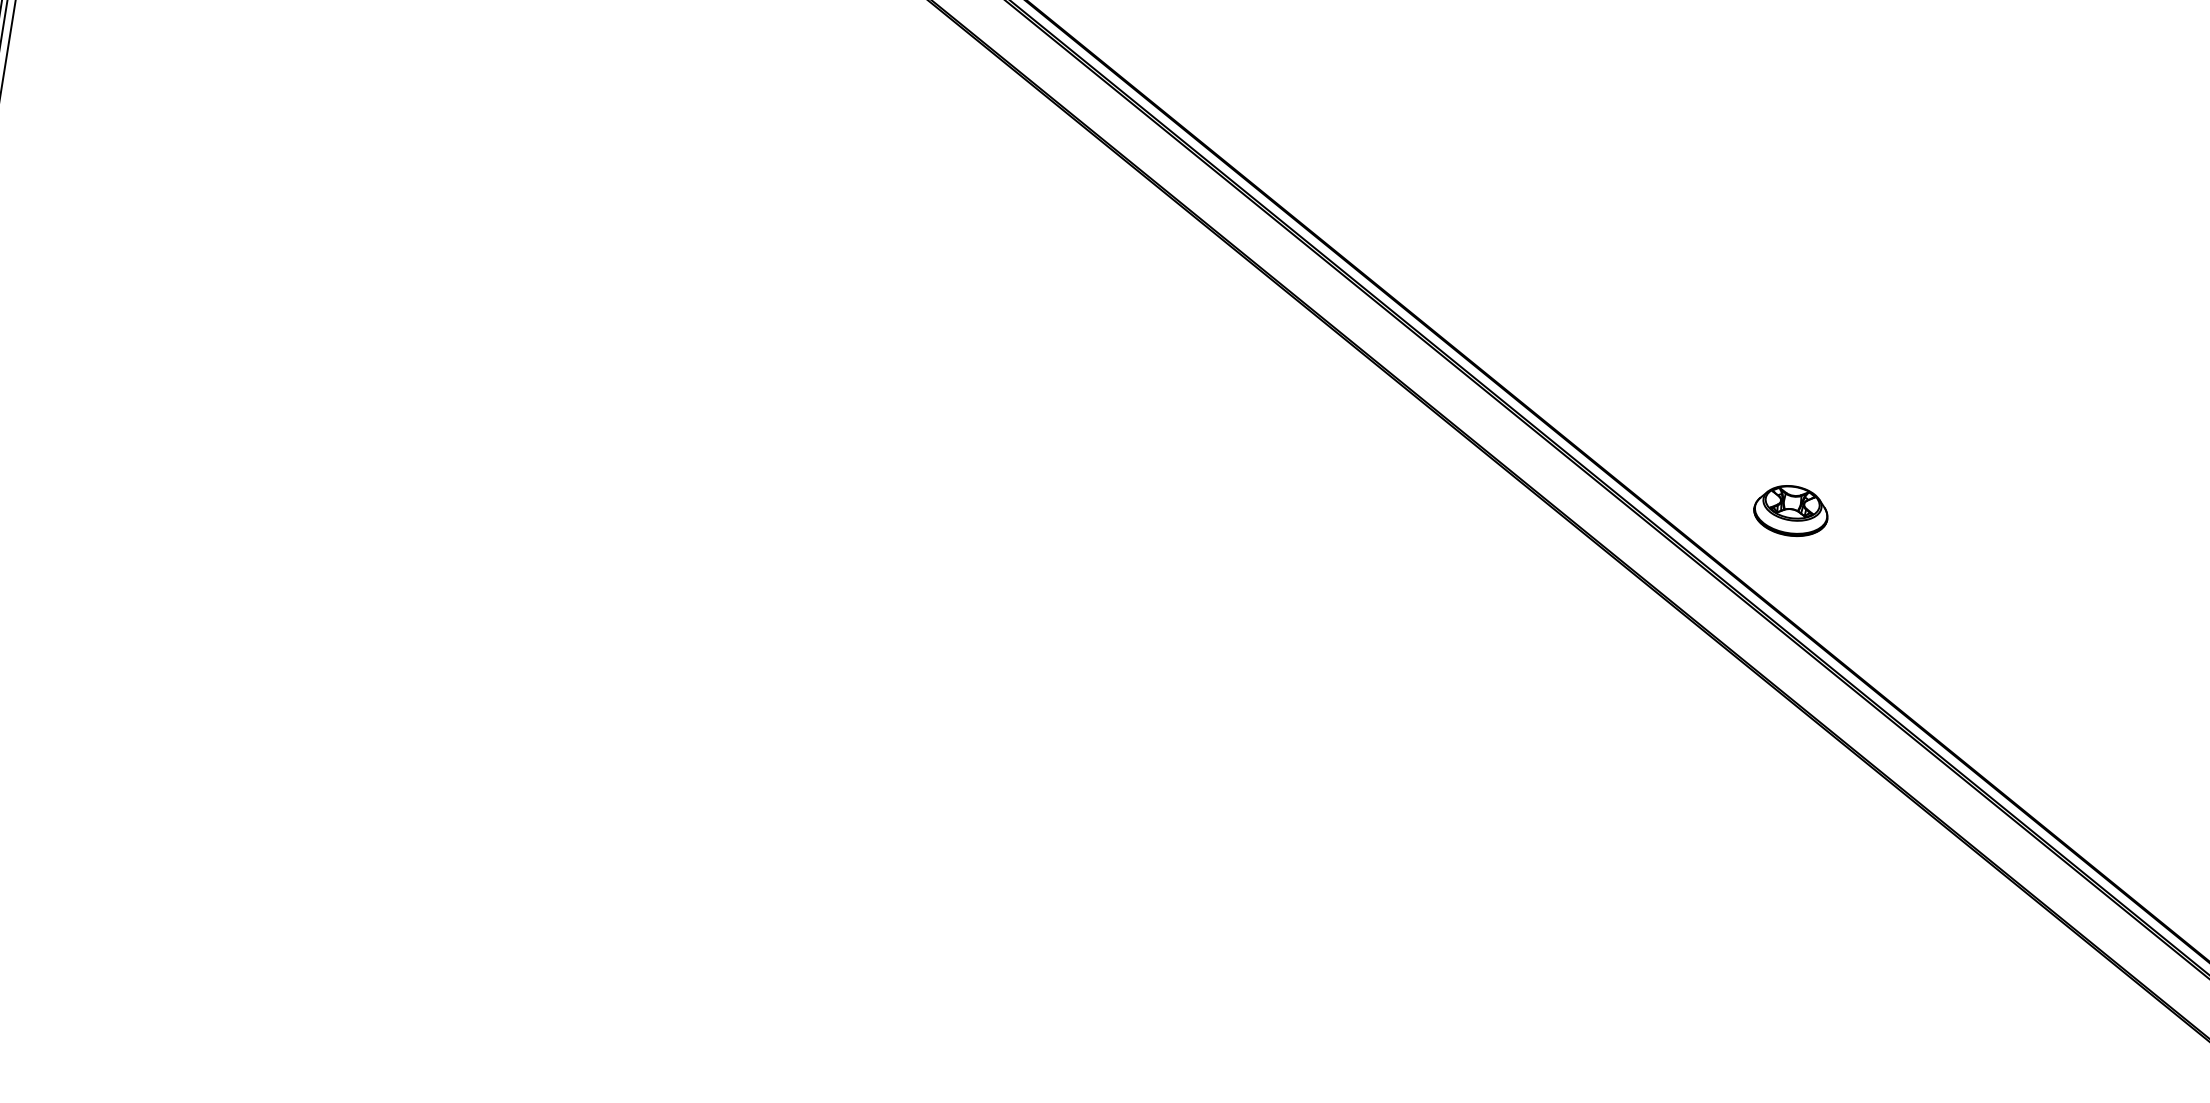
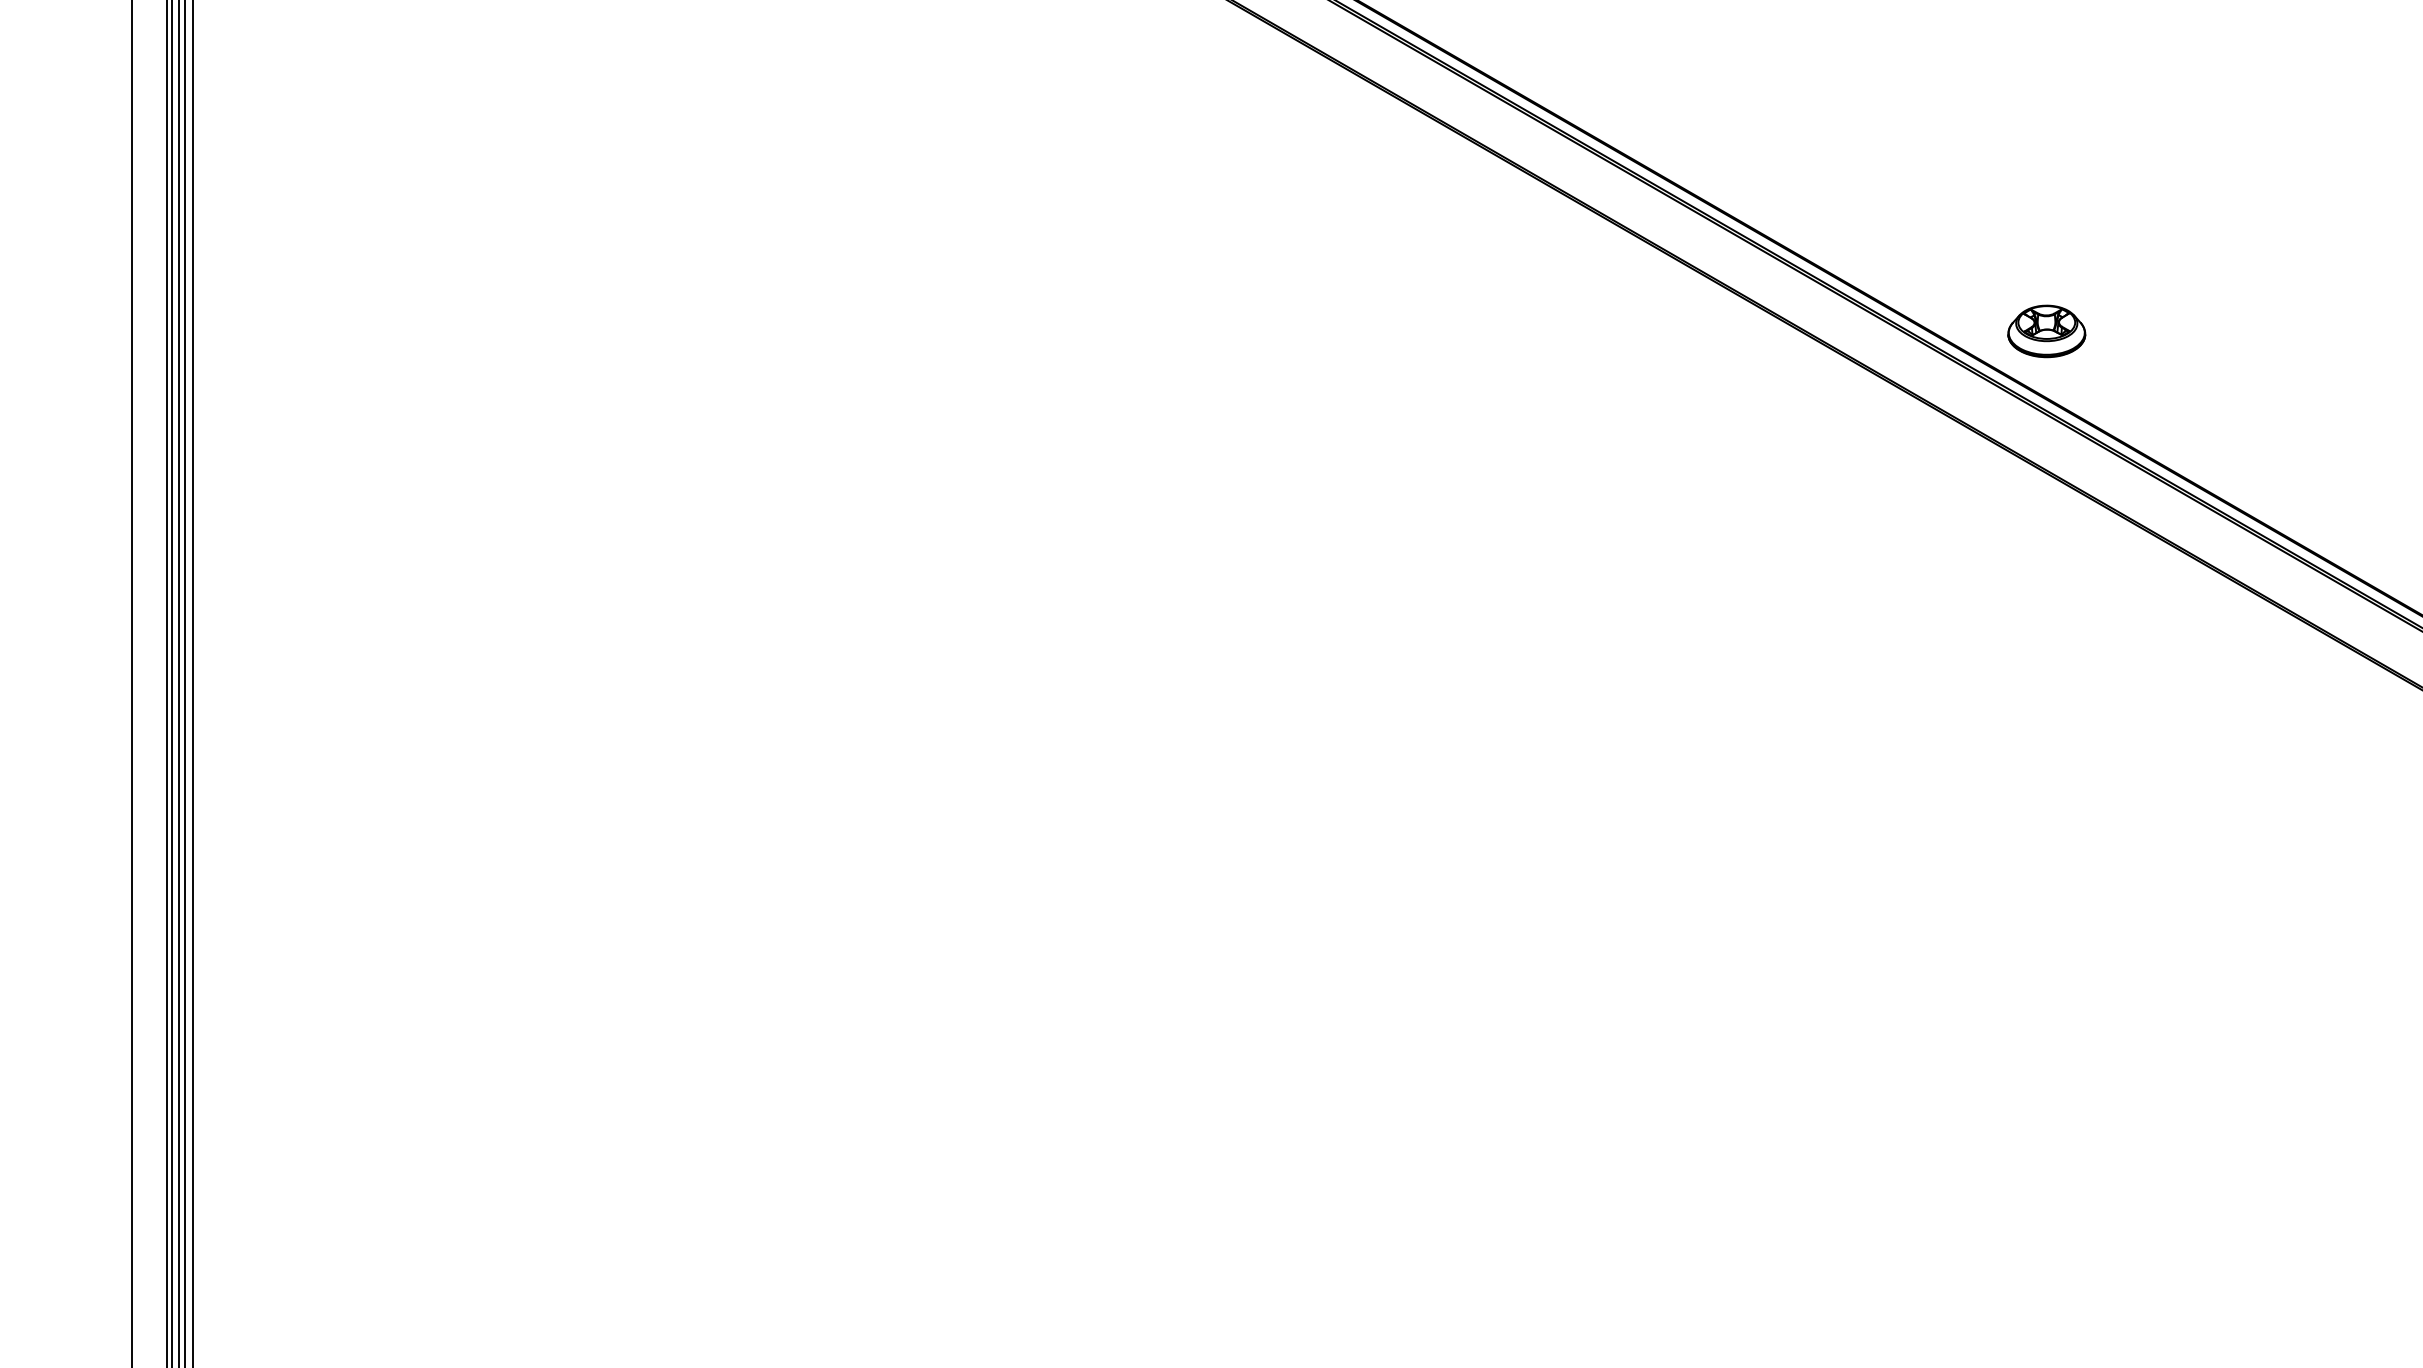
part: (1791, 510) -> (2046, 331), moved

